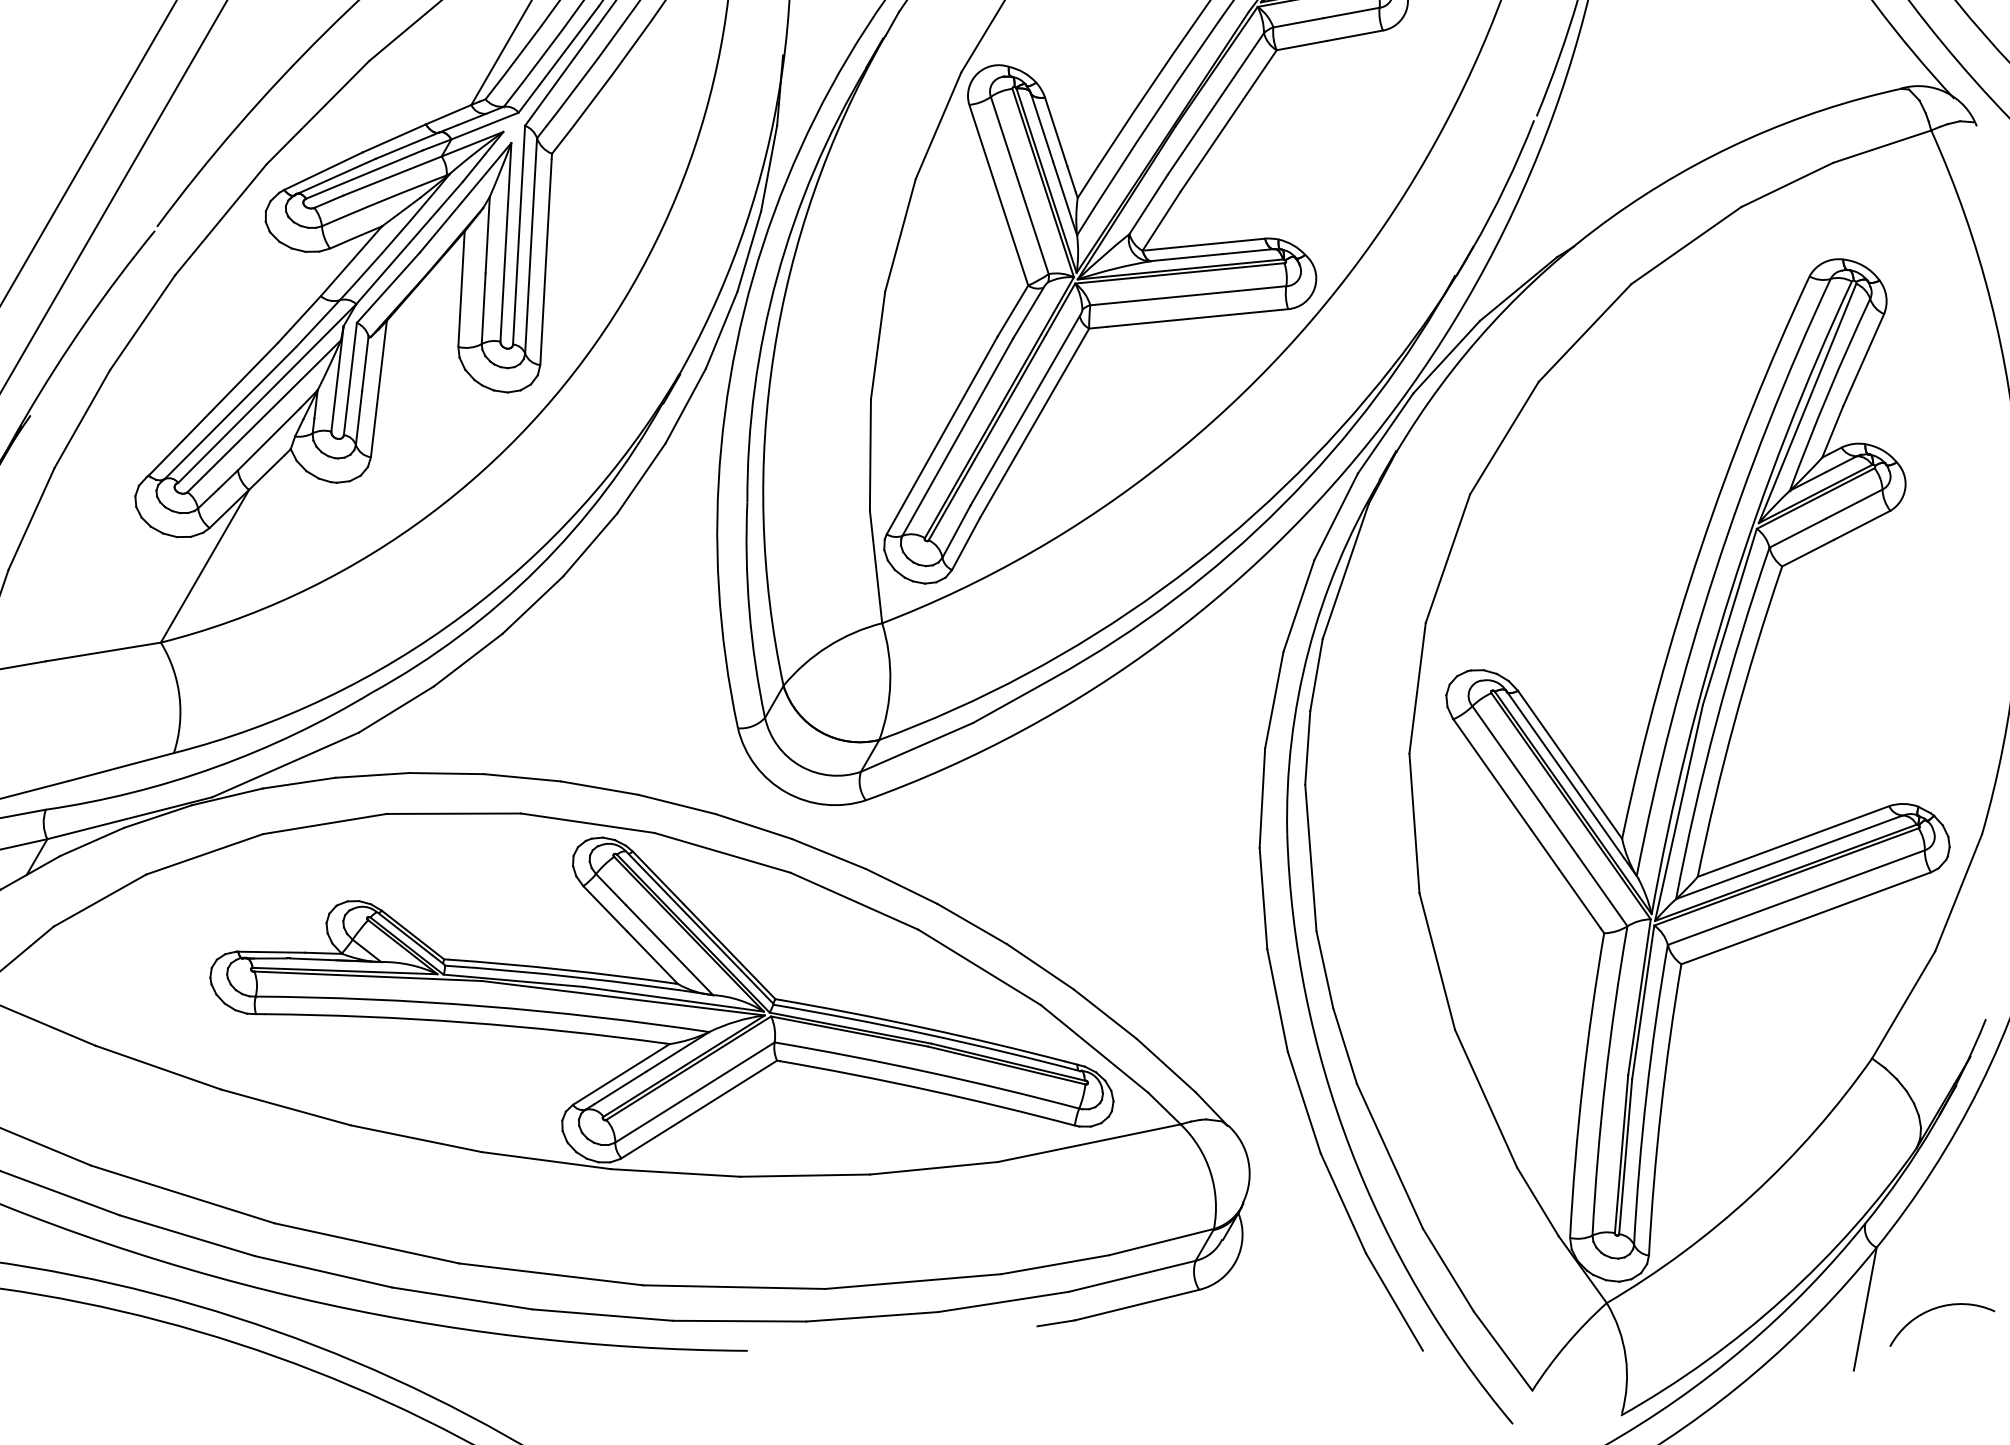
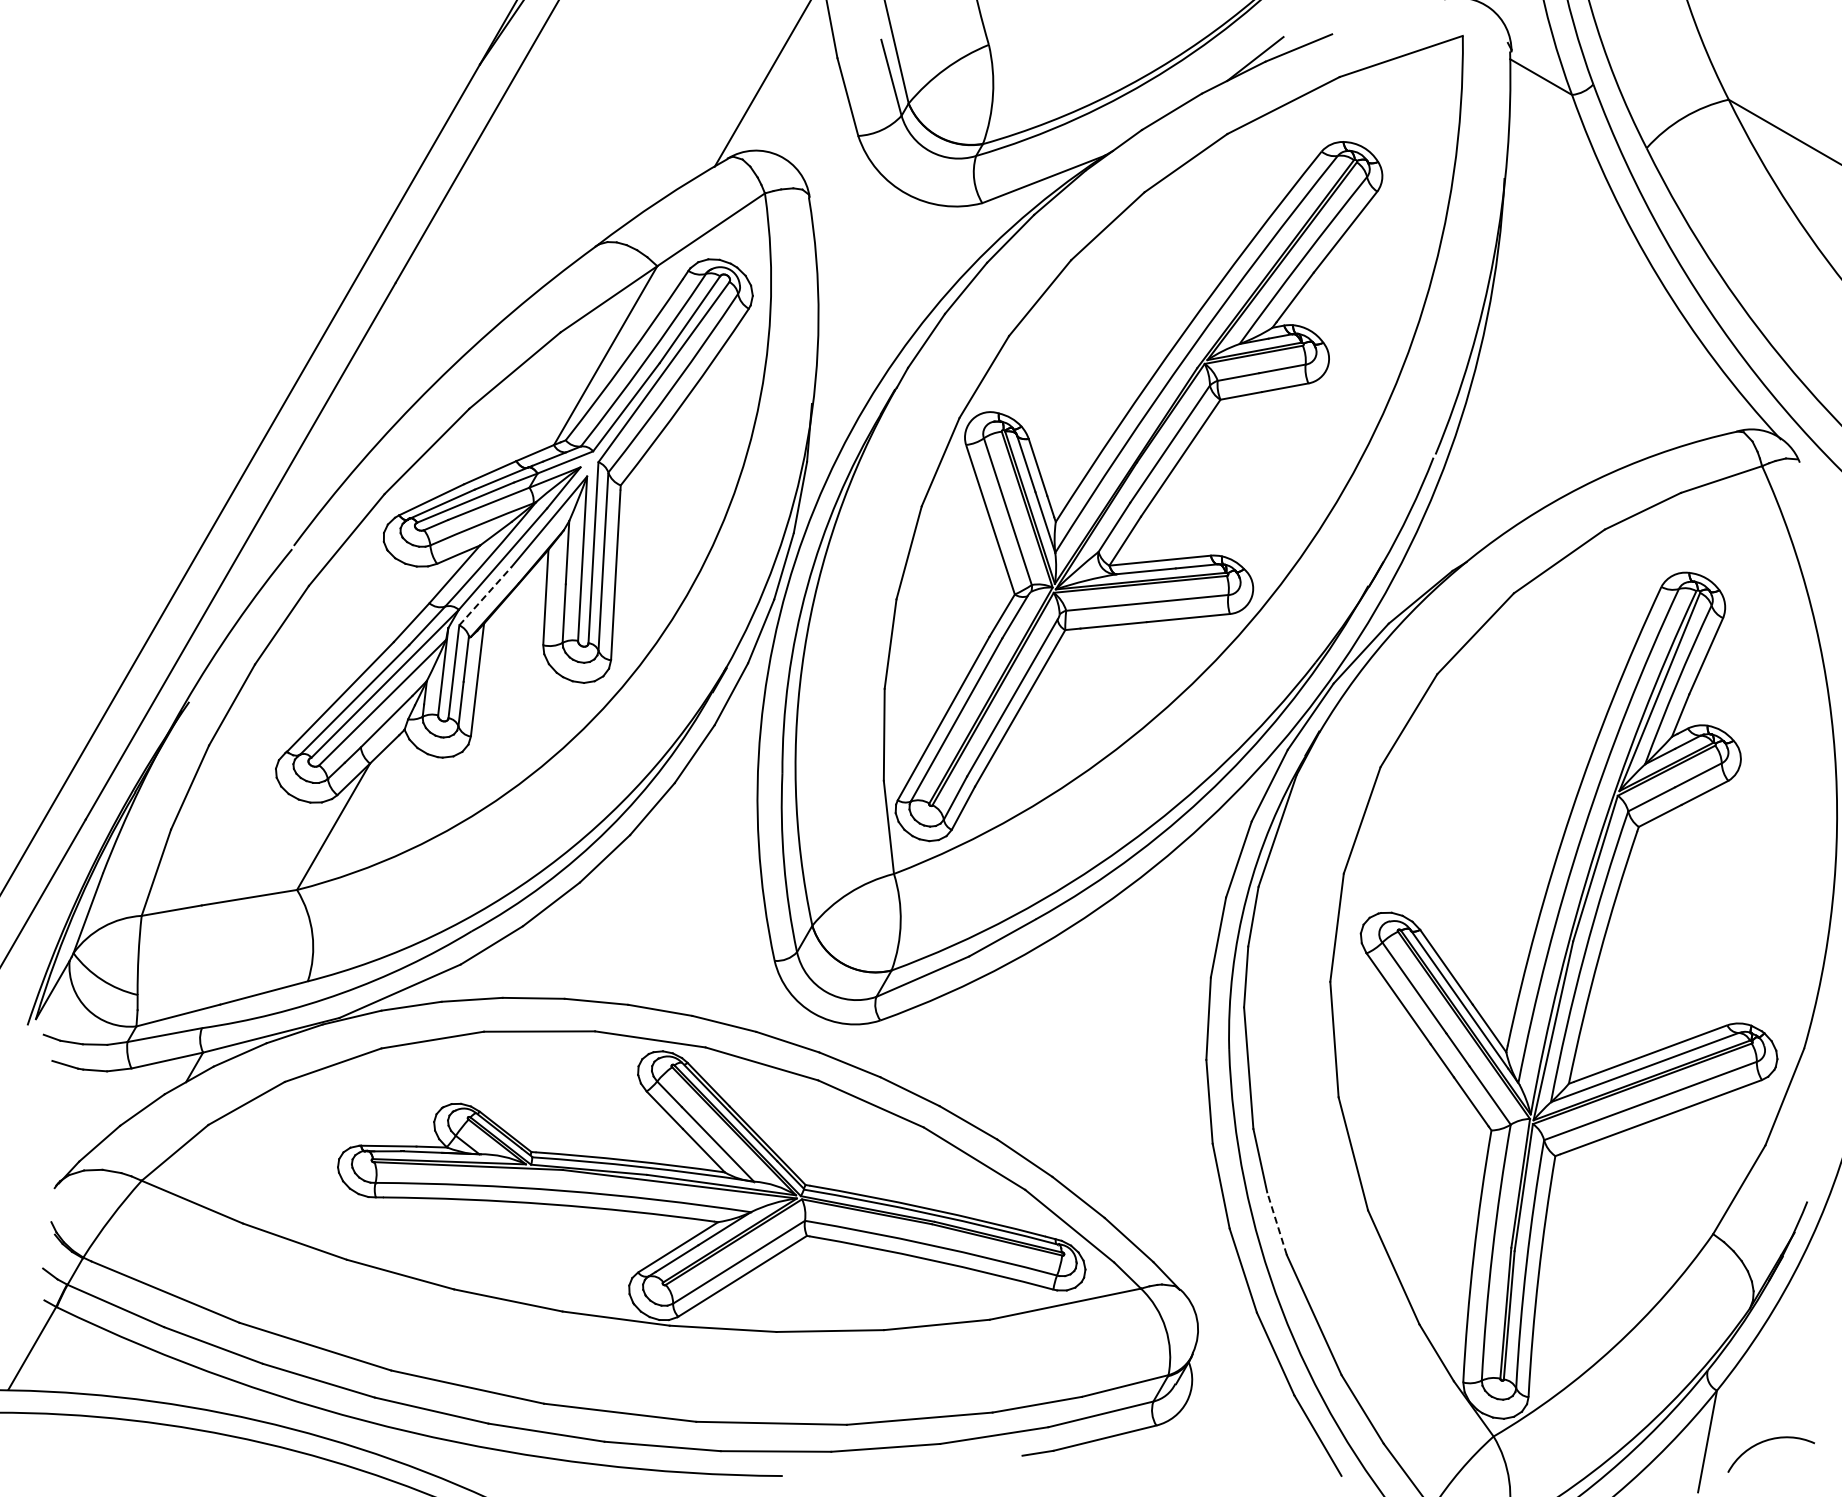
line: (388, 286) -> (485, 595), solid -> dashed
line: (1345, 1045) -> (1277, 1223), solid -> dashed

